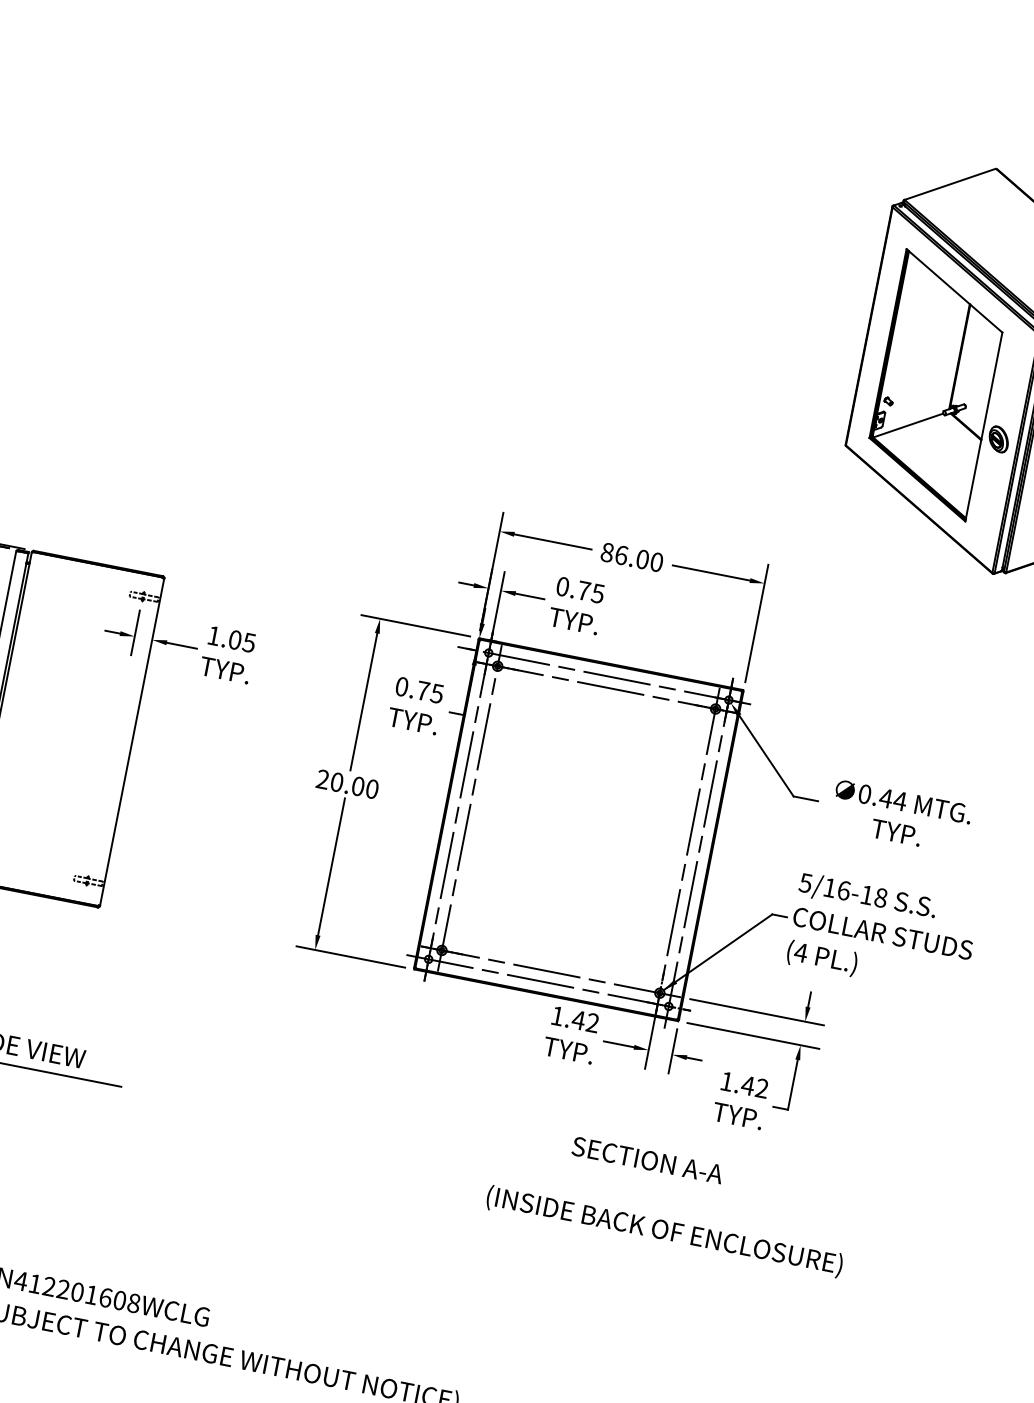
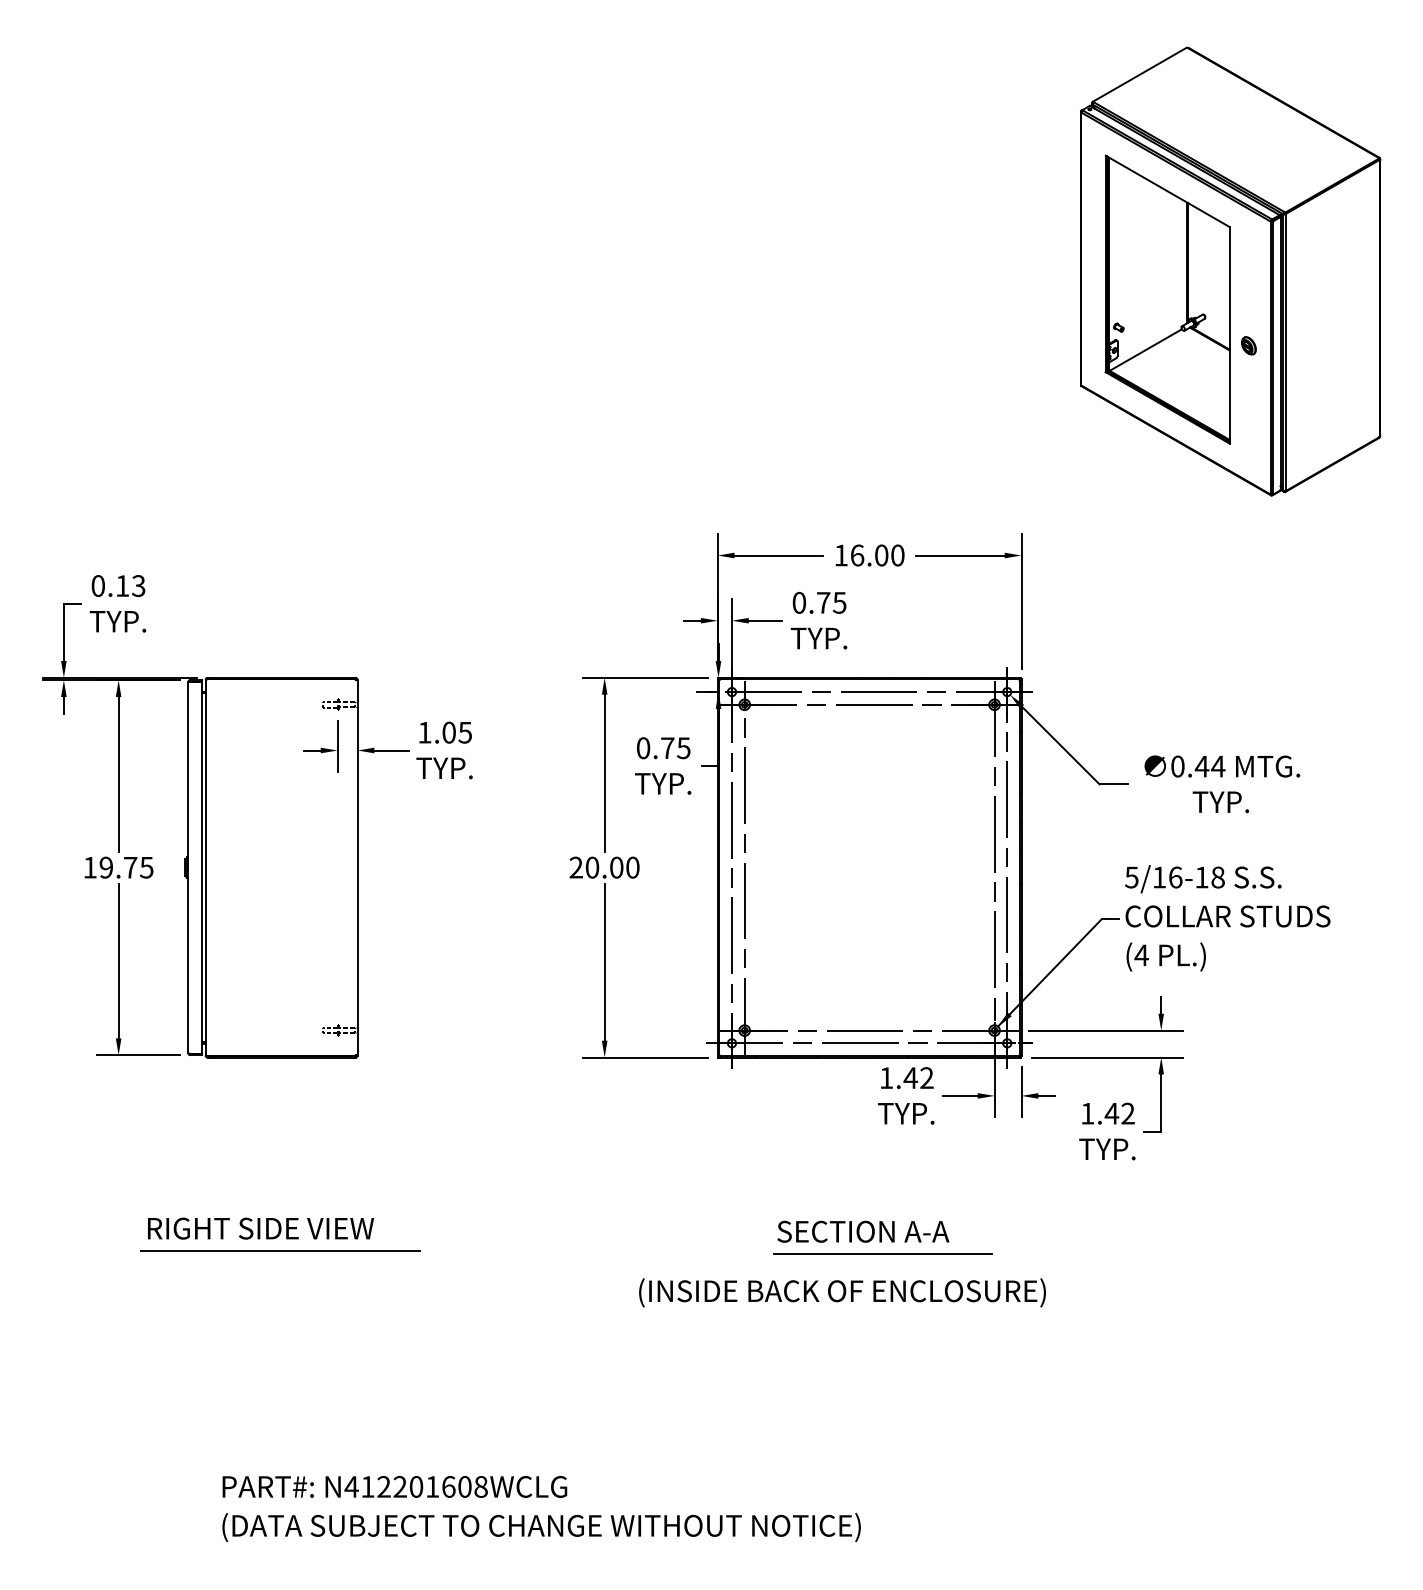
part: (998, 439) -> (1248, 345), size x0.62
text: (606, 552) -> (840, 555), 86.00 -> 16.00
text: (647, 1160) -> (863, 1231), moved
line: (524, 1168) -> (882, 1253), added
text: (664, 1231) -> (842, 1292), moved

